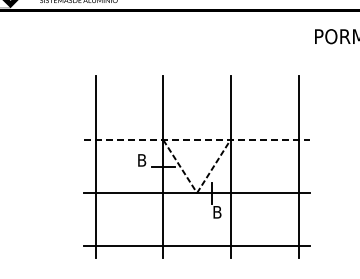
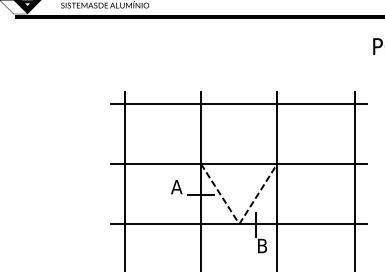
line: (196, 87) -> (238, 104), added
line: (197, 140) -> (239, 164), dashed -> solid
text: (141, 160) -> (176, 187), B -> A

